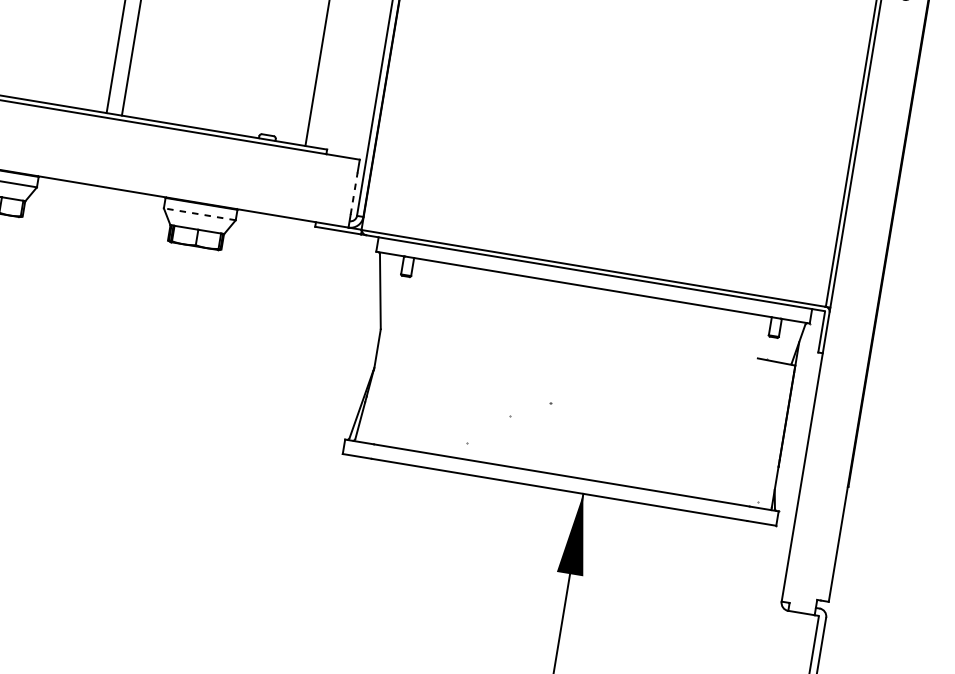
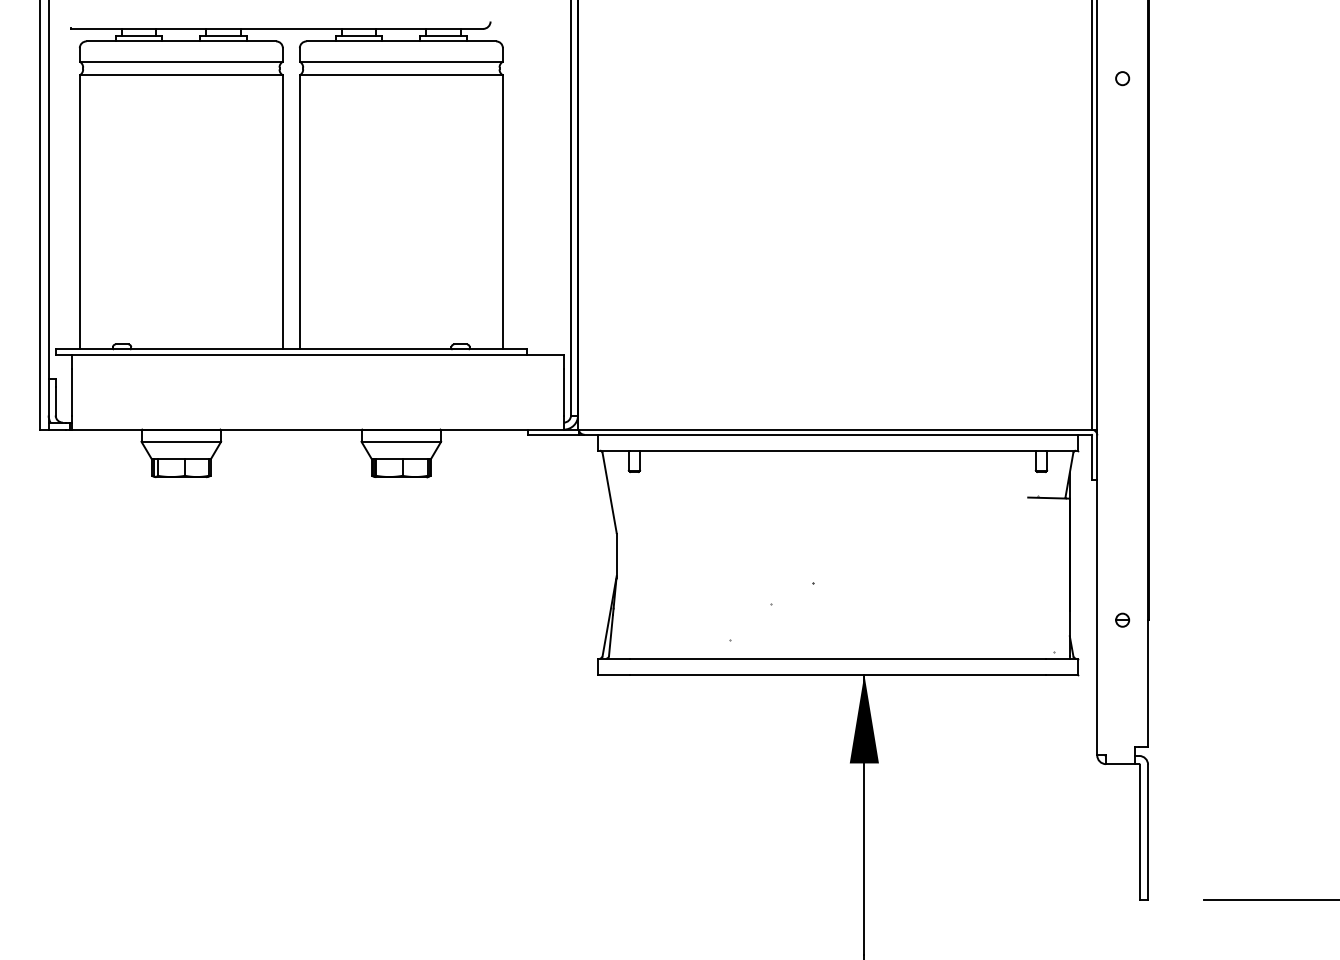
line: (353, 193) -> (563, 391), dashed -> solid
line: (200, 214) -> (401, 441), dashed -> solid
part: (824, 482) -> (1122, 619), added

